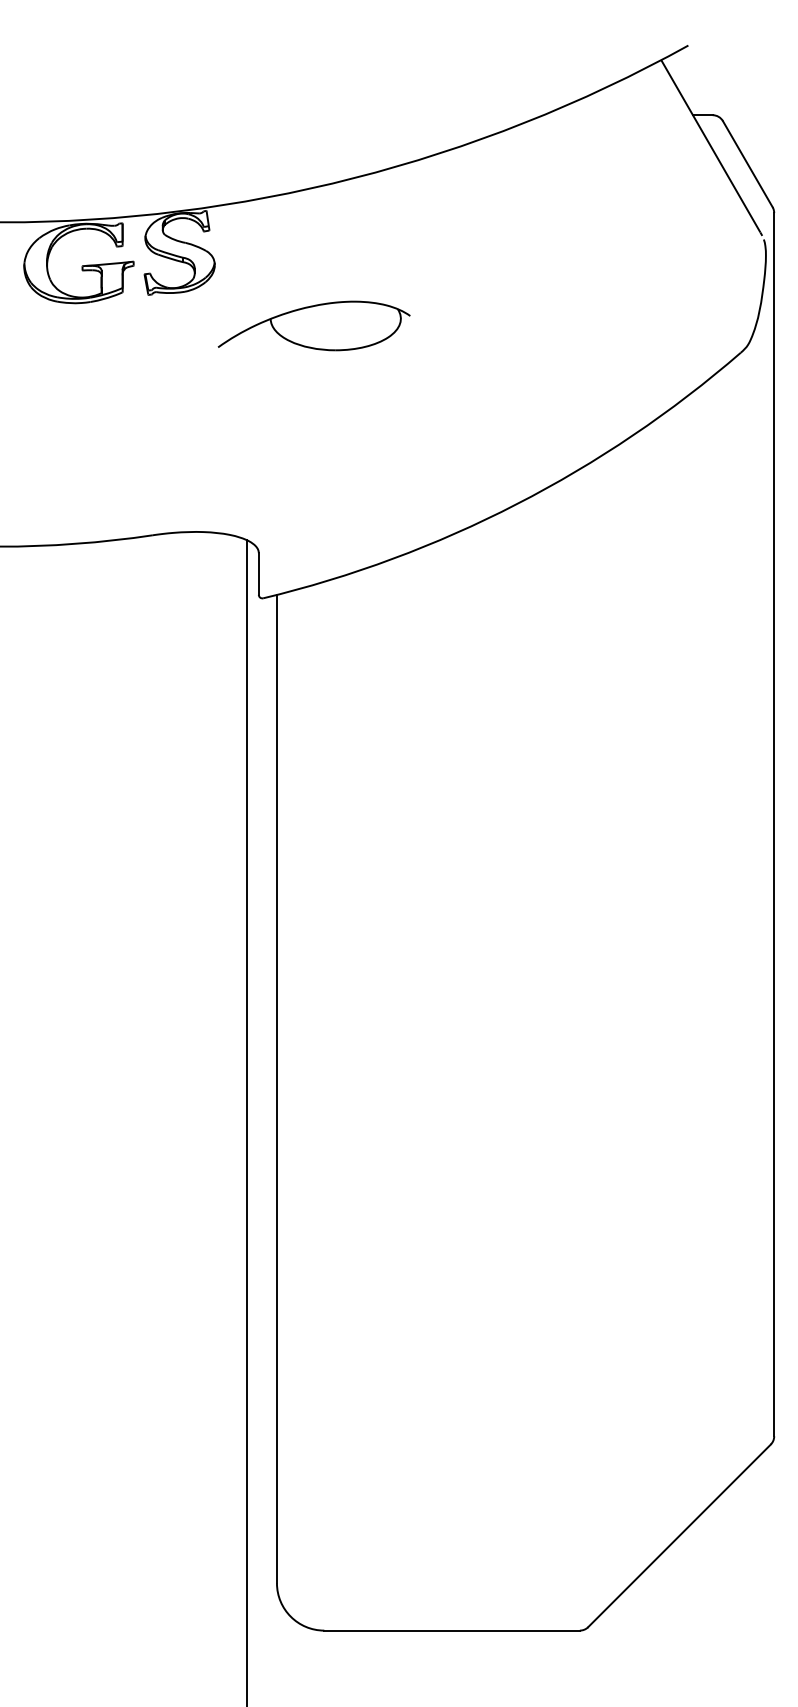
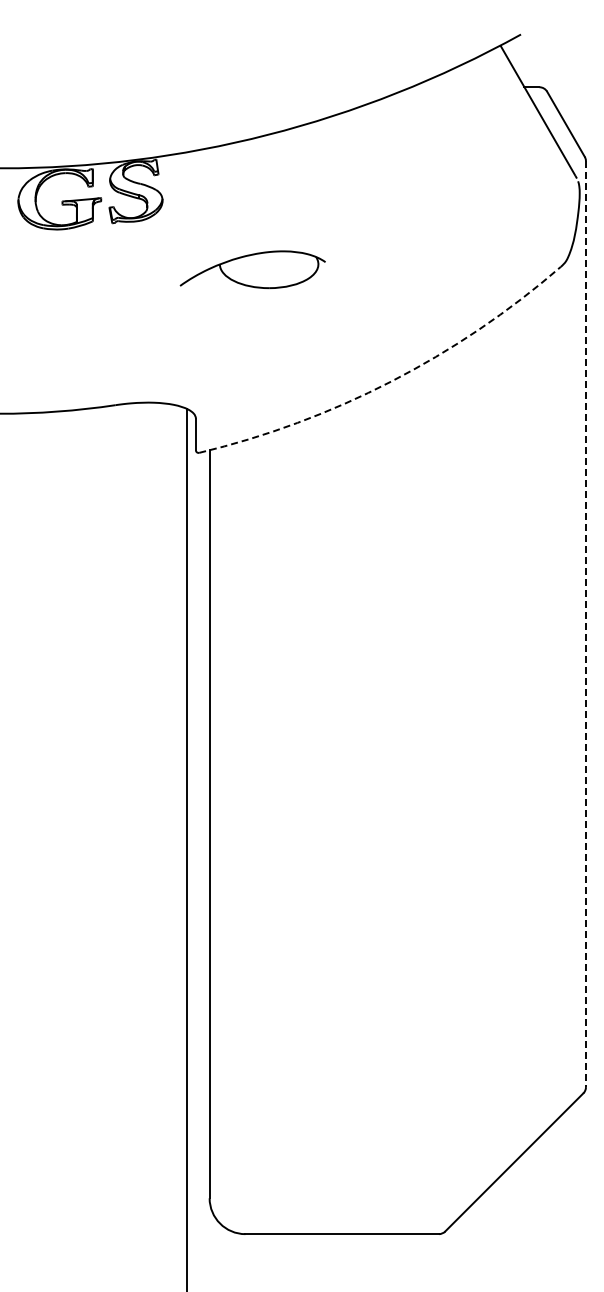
part: (313, 325) -> (252, 269), moved
arc: (517, 504) -> (391, 381), solid -> dashed
line: (773, 825) -> (585, 624), solid -> dashed

